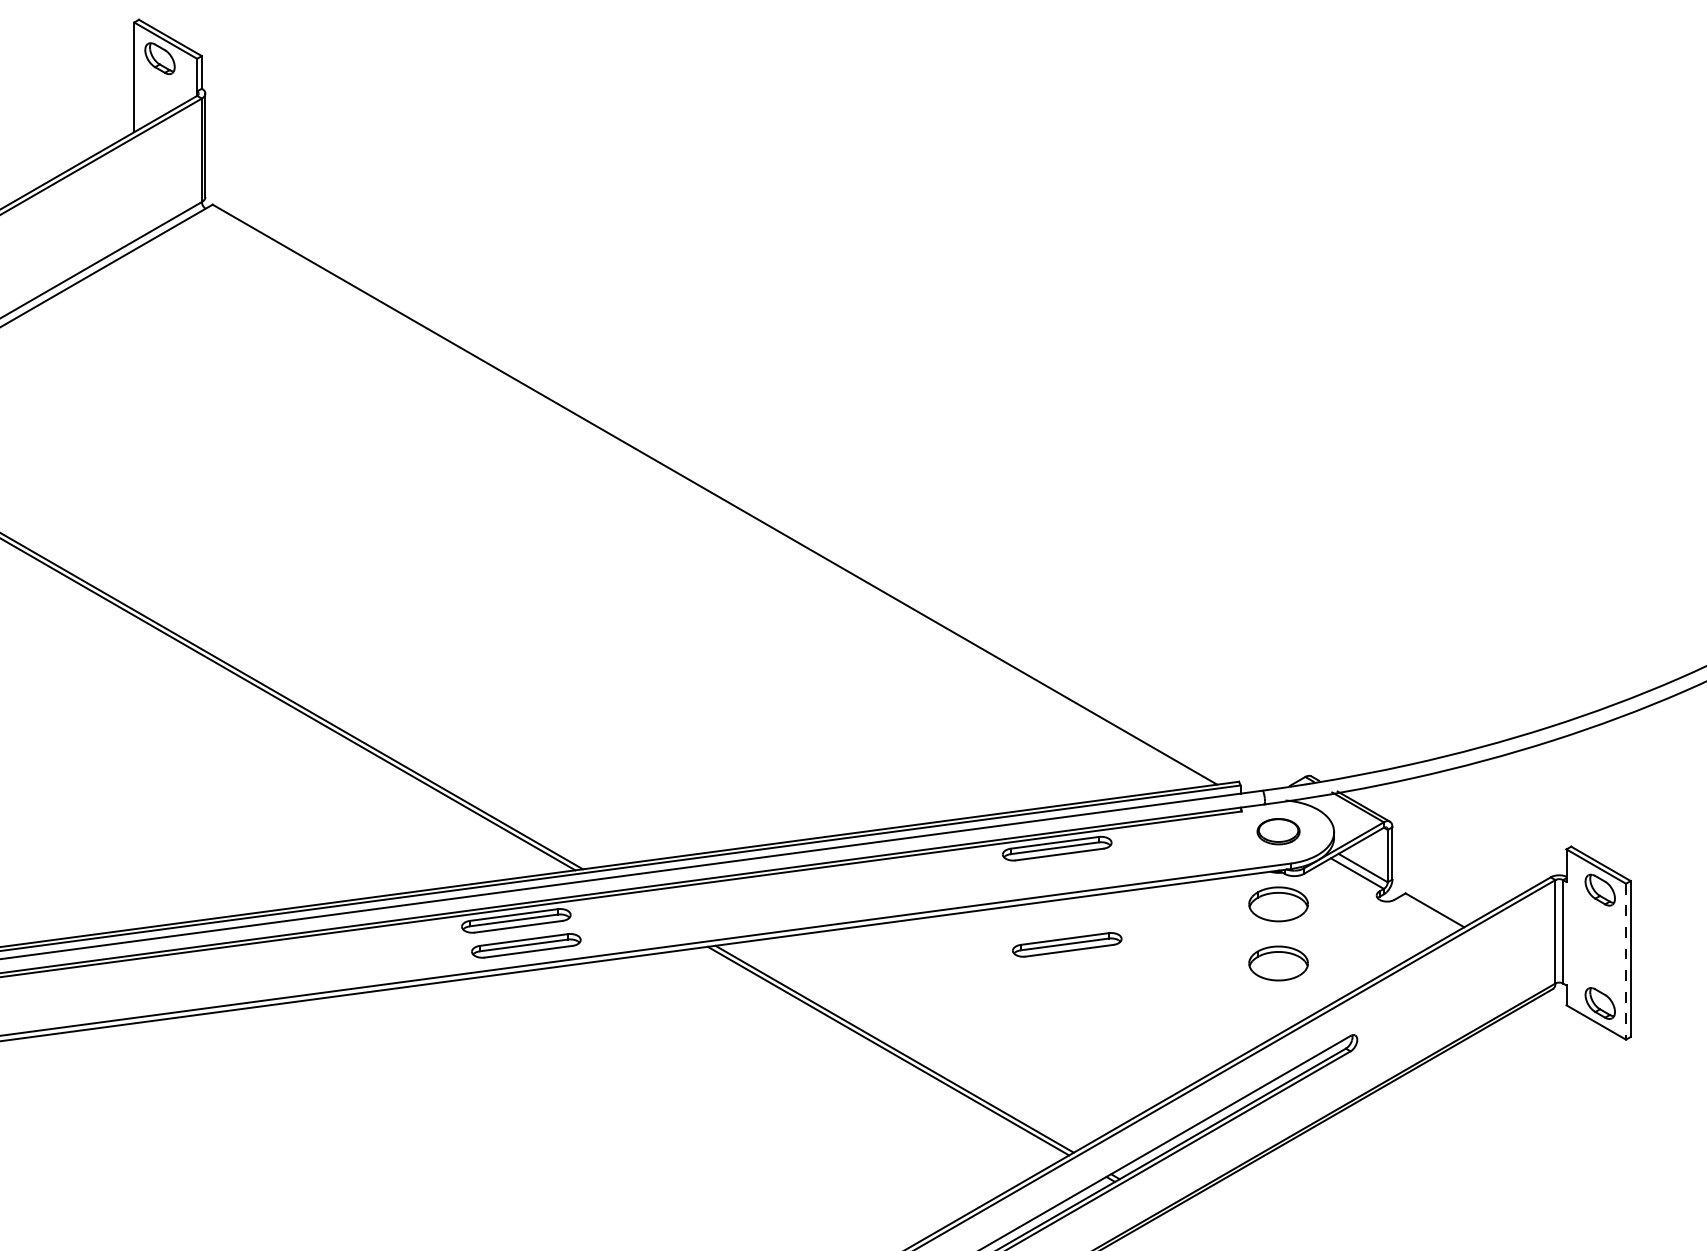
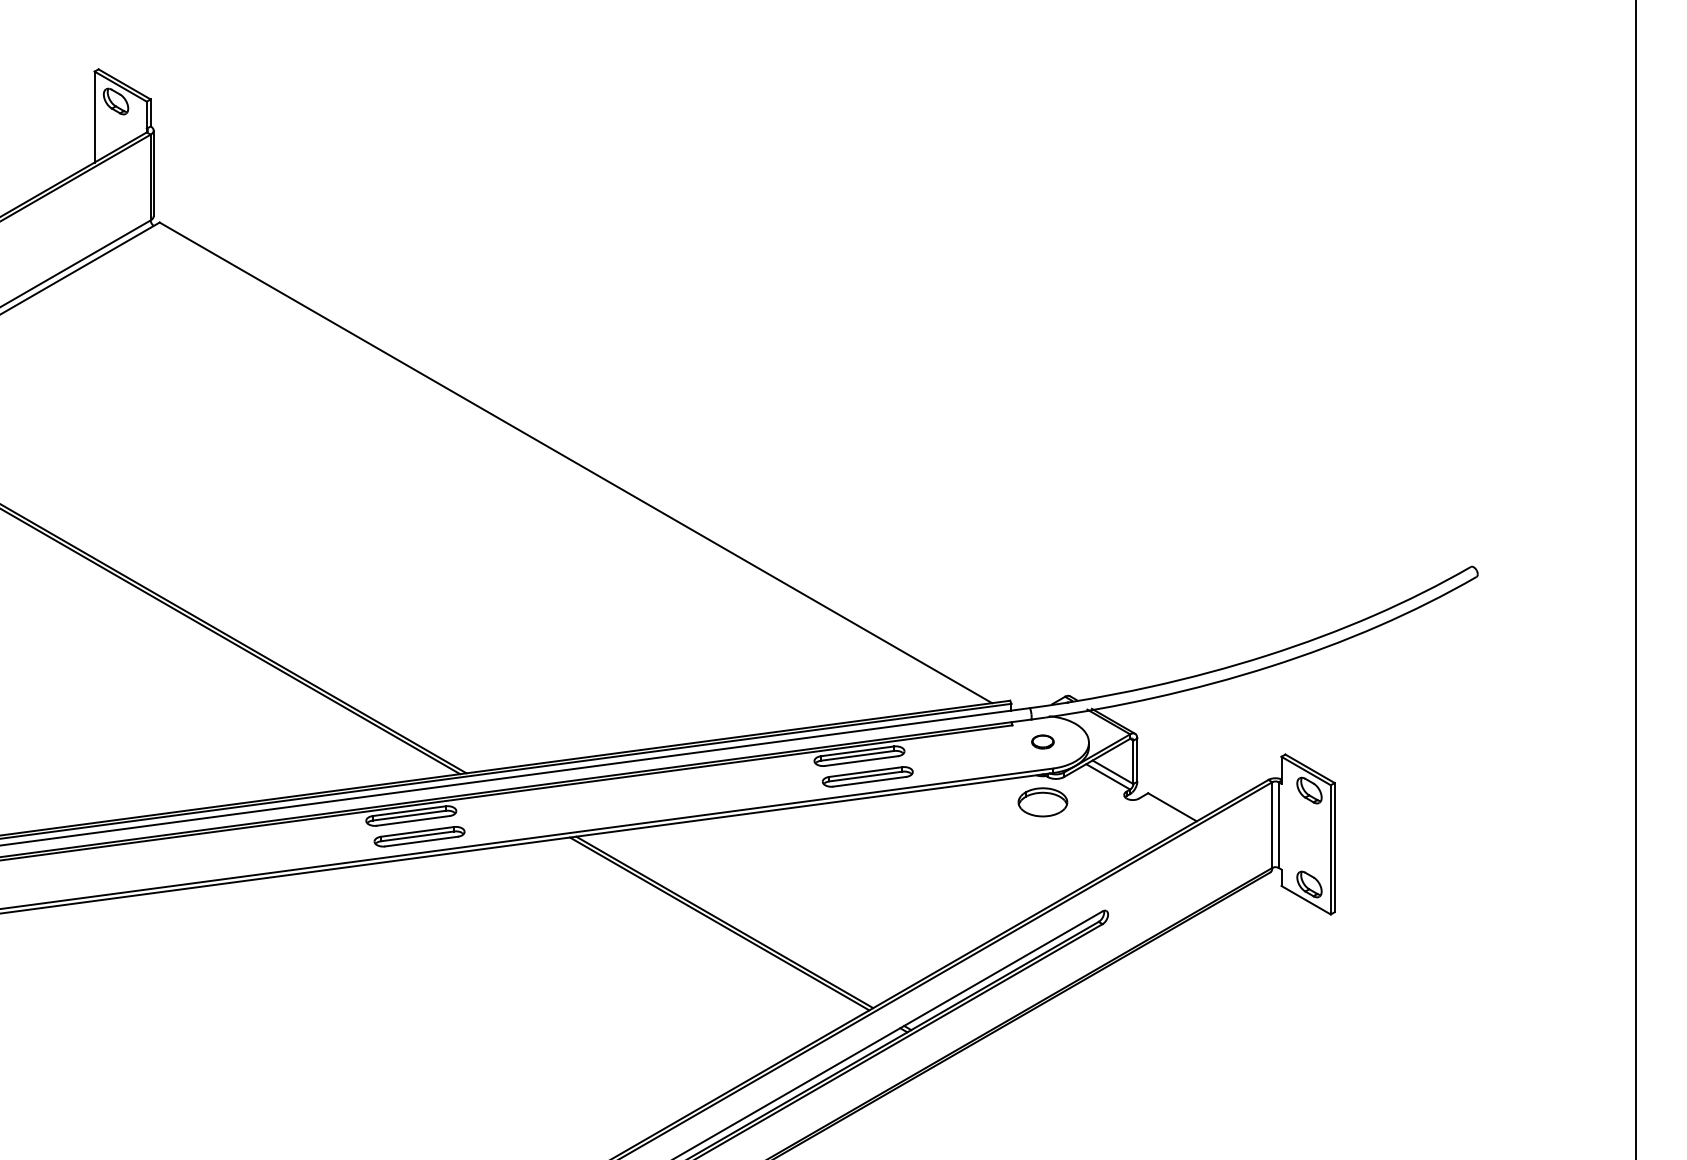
part: (1278, 830) -> (1042, 741), size x0.62
part: (1066, 944) -> (867, 776), moved
line: (1625, 961) -> (1330, 849), dashed -> solid
part: (1278, 963) -> (1042, 851), removed

